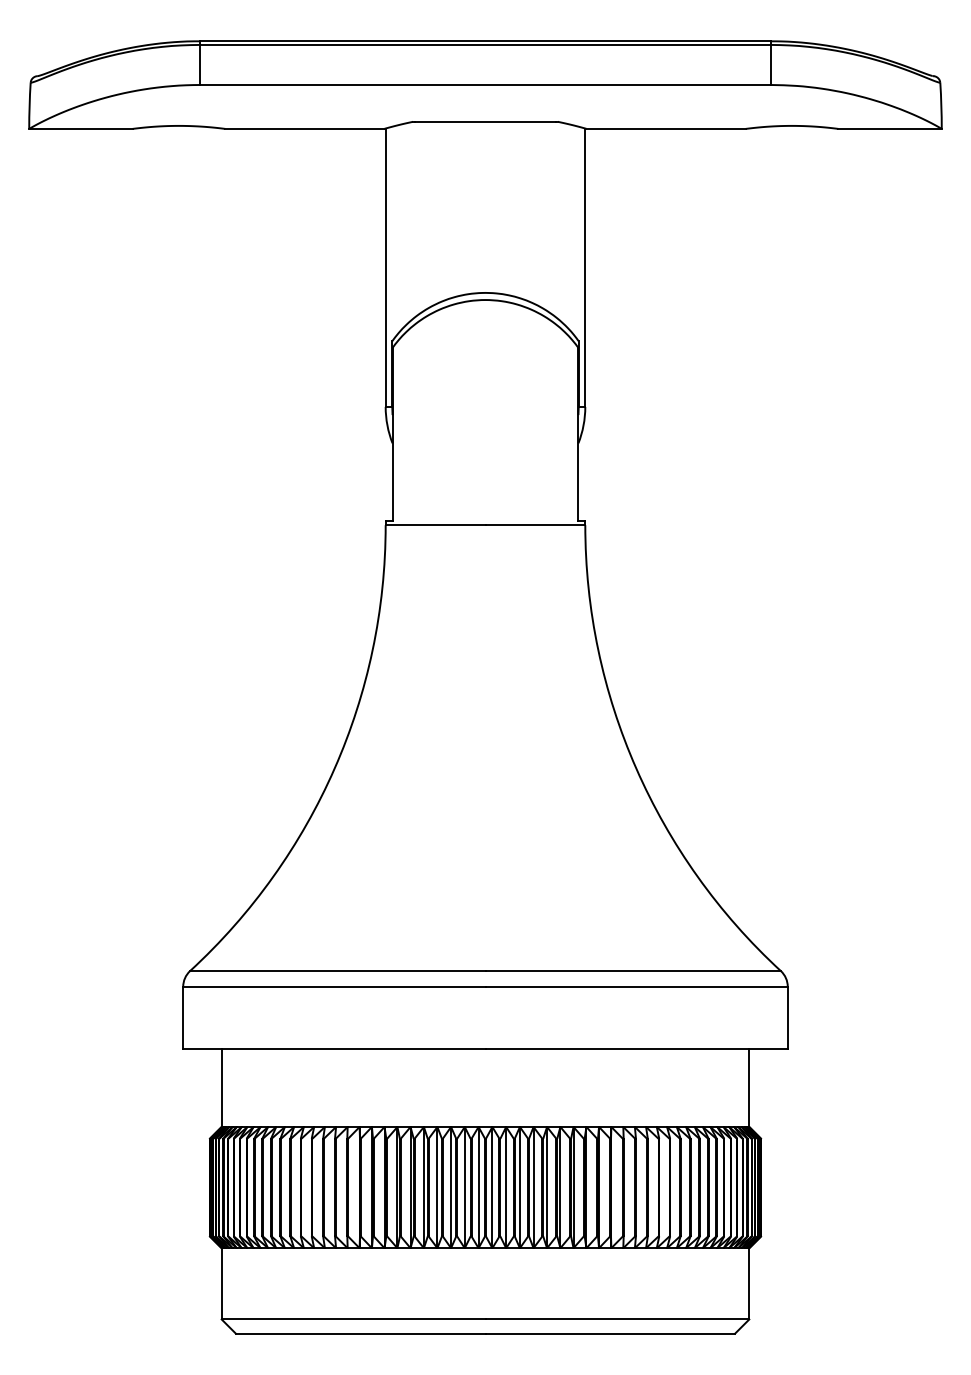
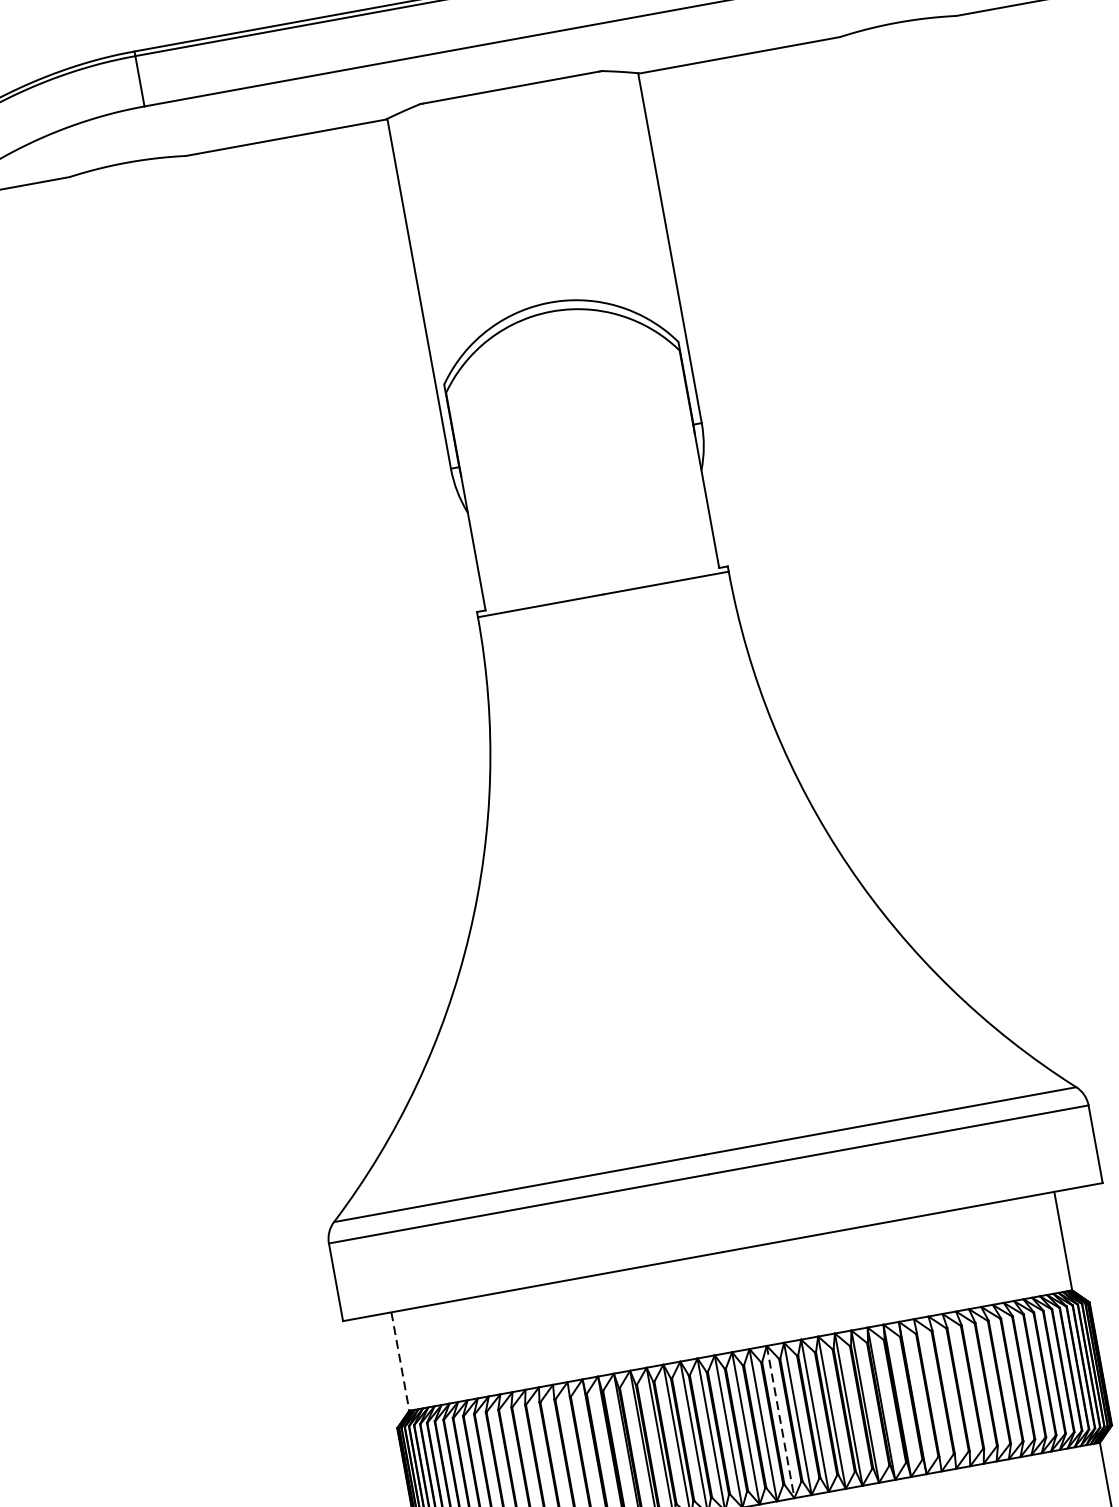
line: (221, 1088) -> (400, 1362), solid -> dashed
line: (506, 1187) -> (780, 1421), solid -> dashed

